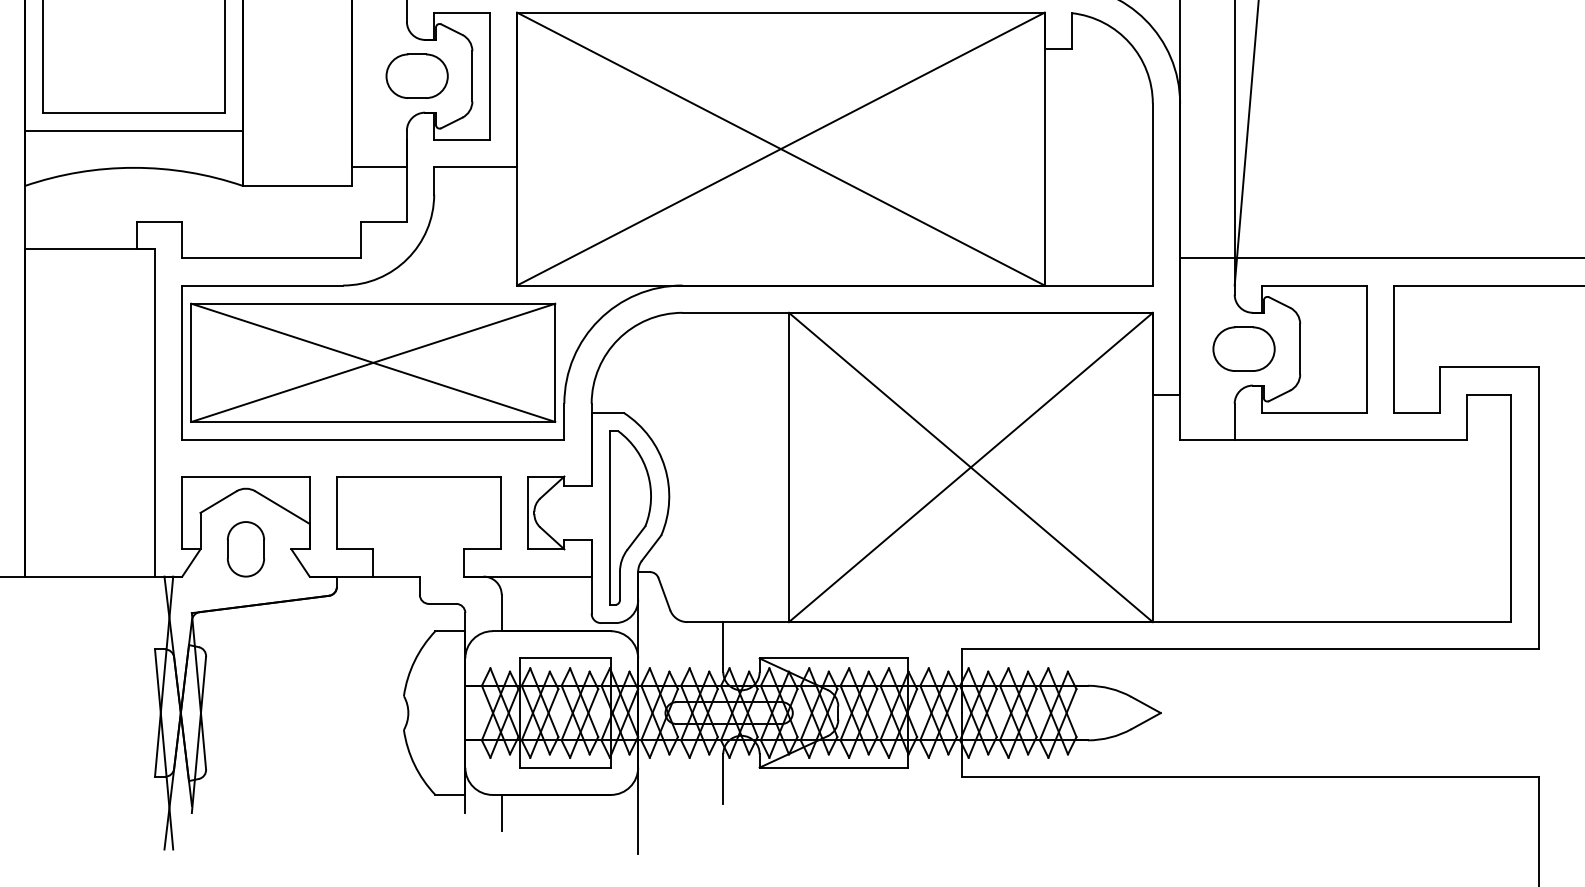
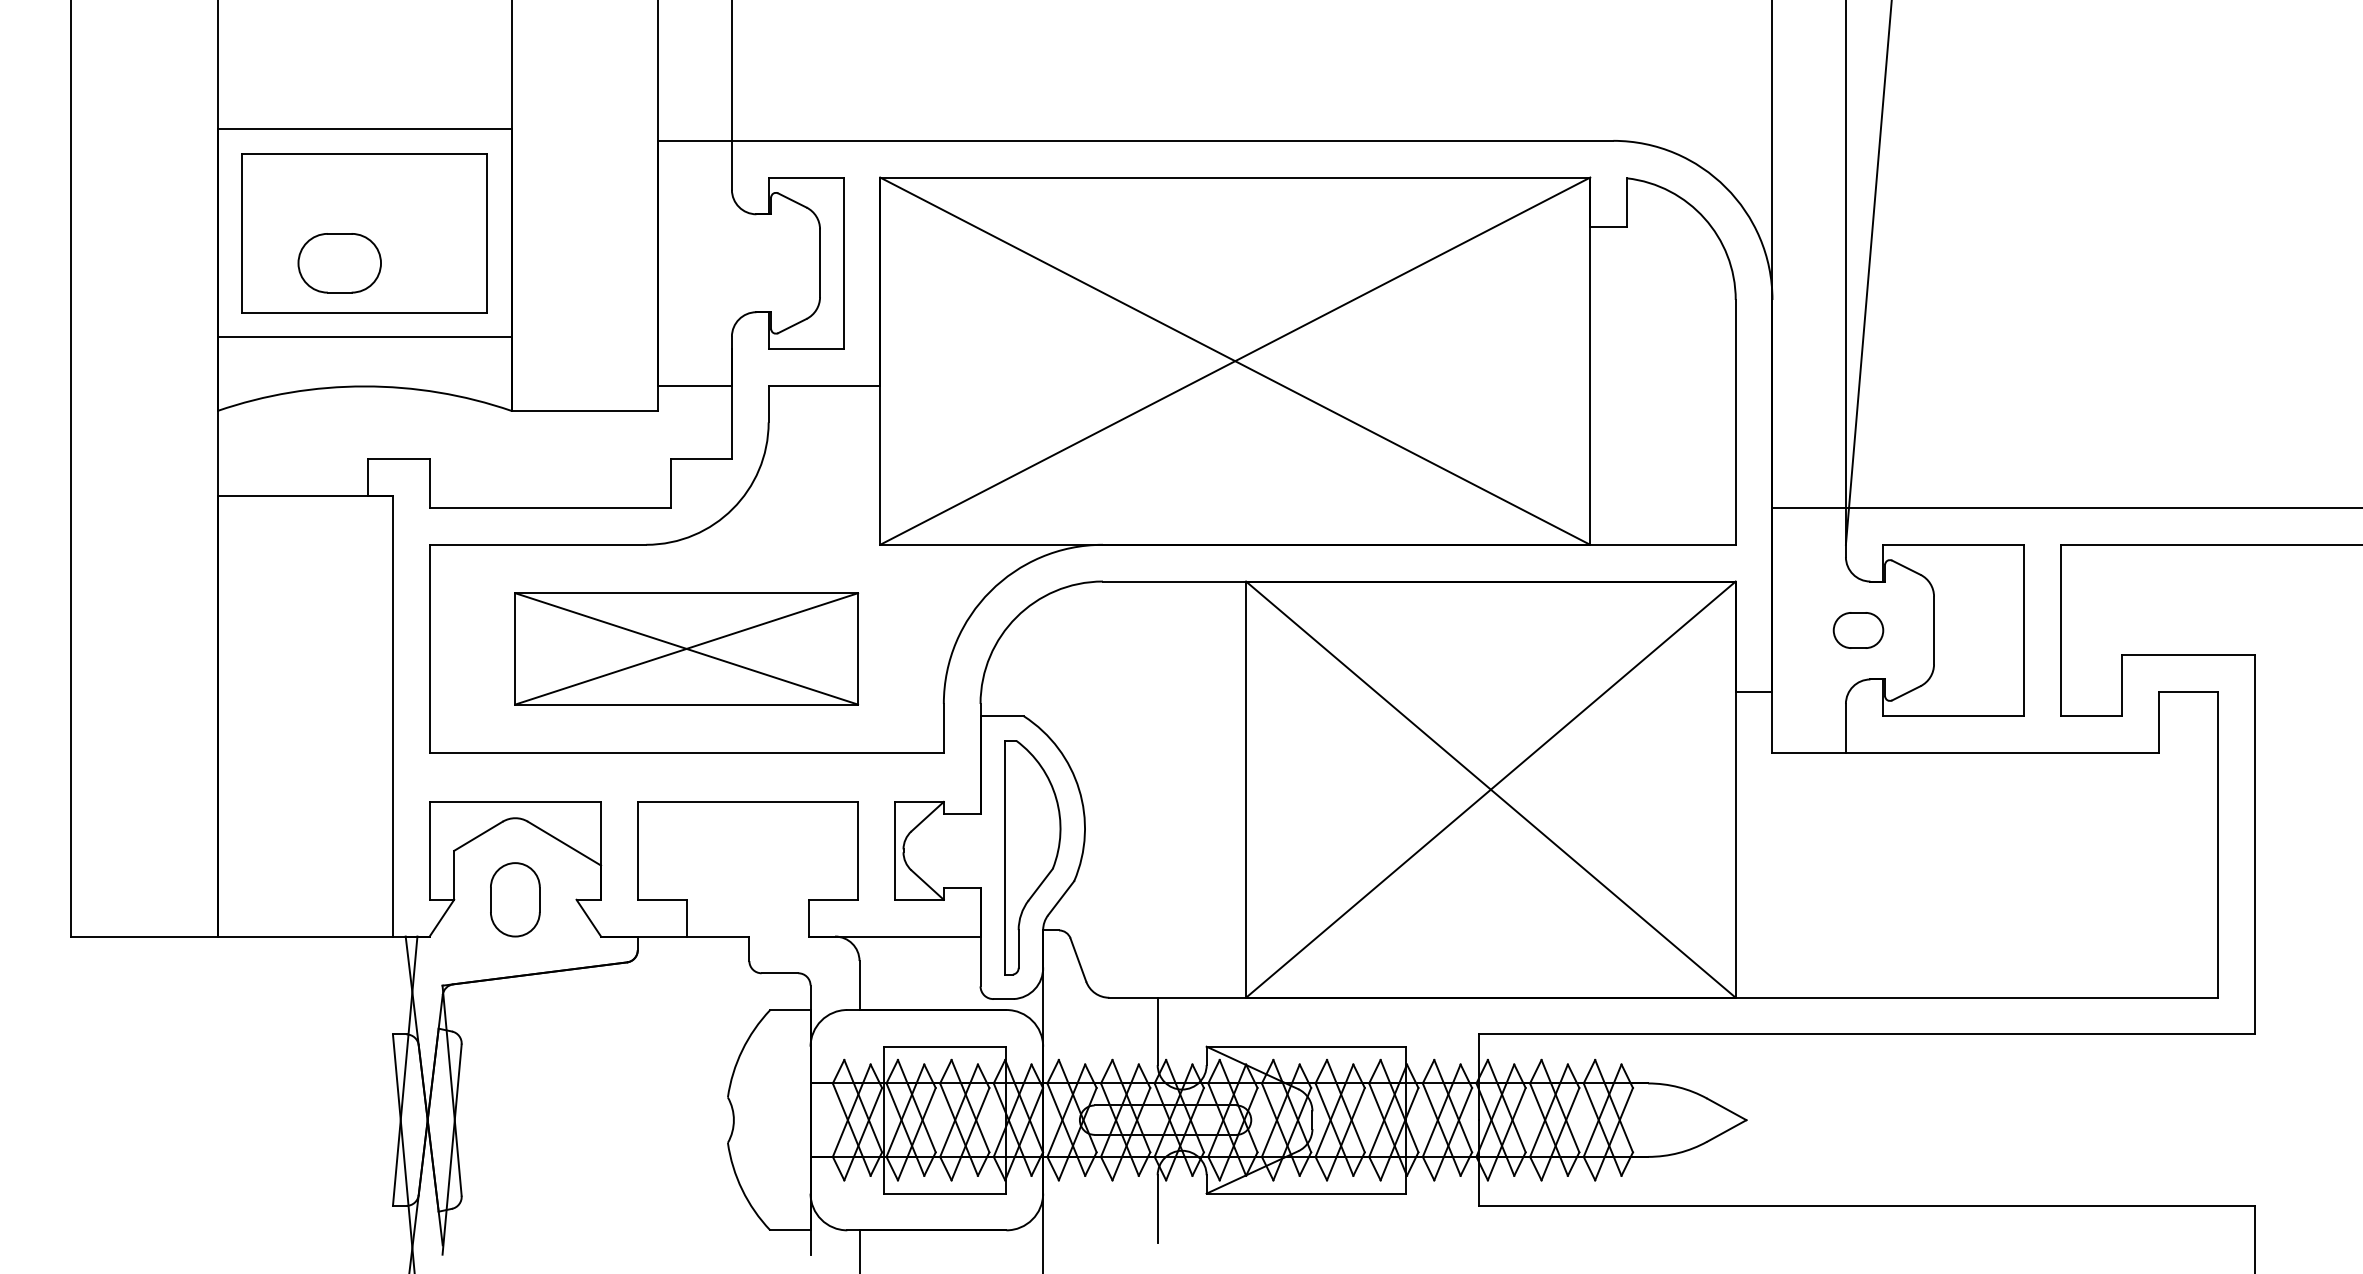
part: (416, 76) -> (339, 263), moved
part: (1244, 349) -> (1858, 630), size x0.6
part: (373, 362) -> (686, 648), size x0.7

